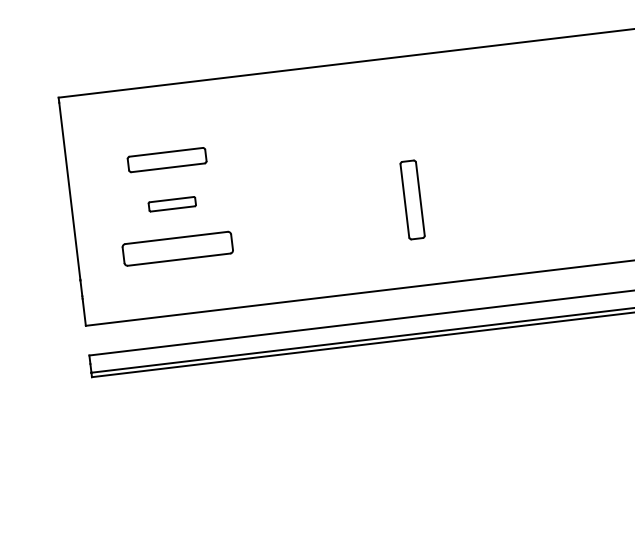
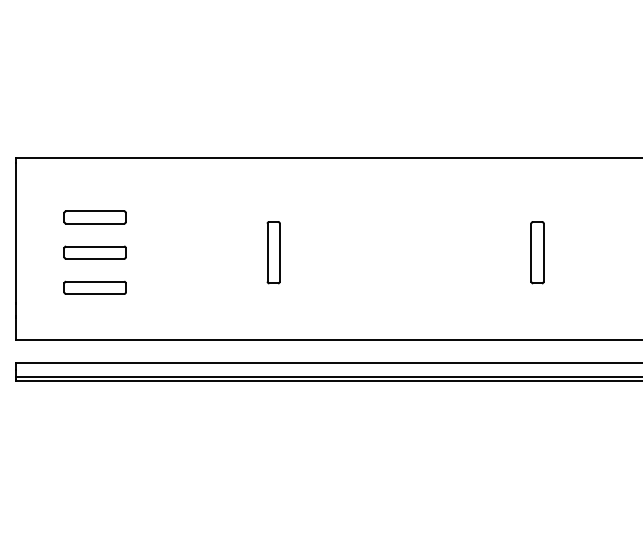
part: (412, 199) -> (273, 252), moved
part: (171, 204) -> (94, 252), size x1.67
part: (176, 248) -> (94, 287), size x0.71

